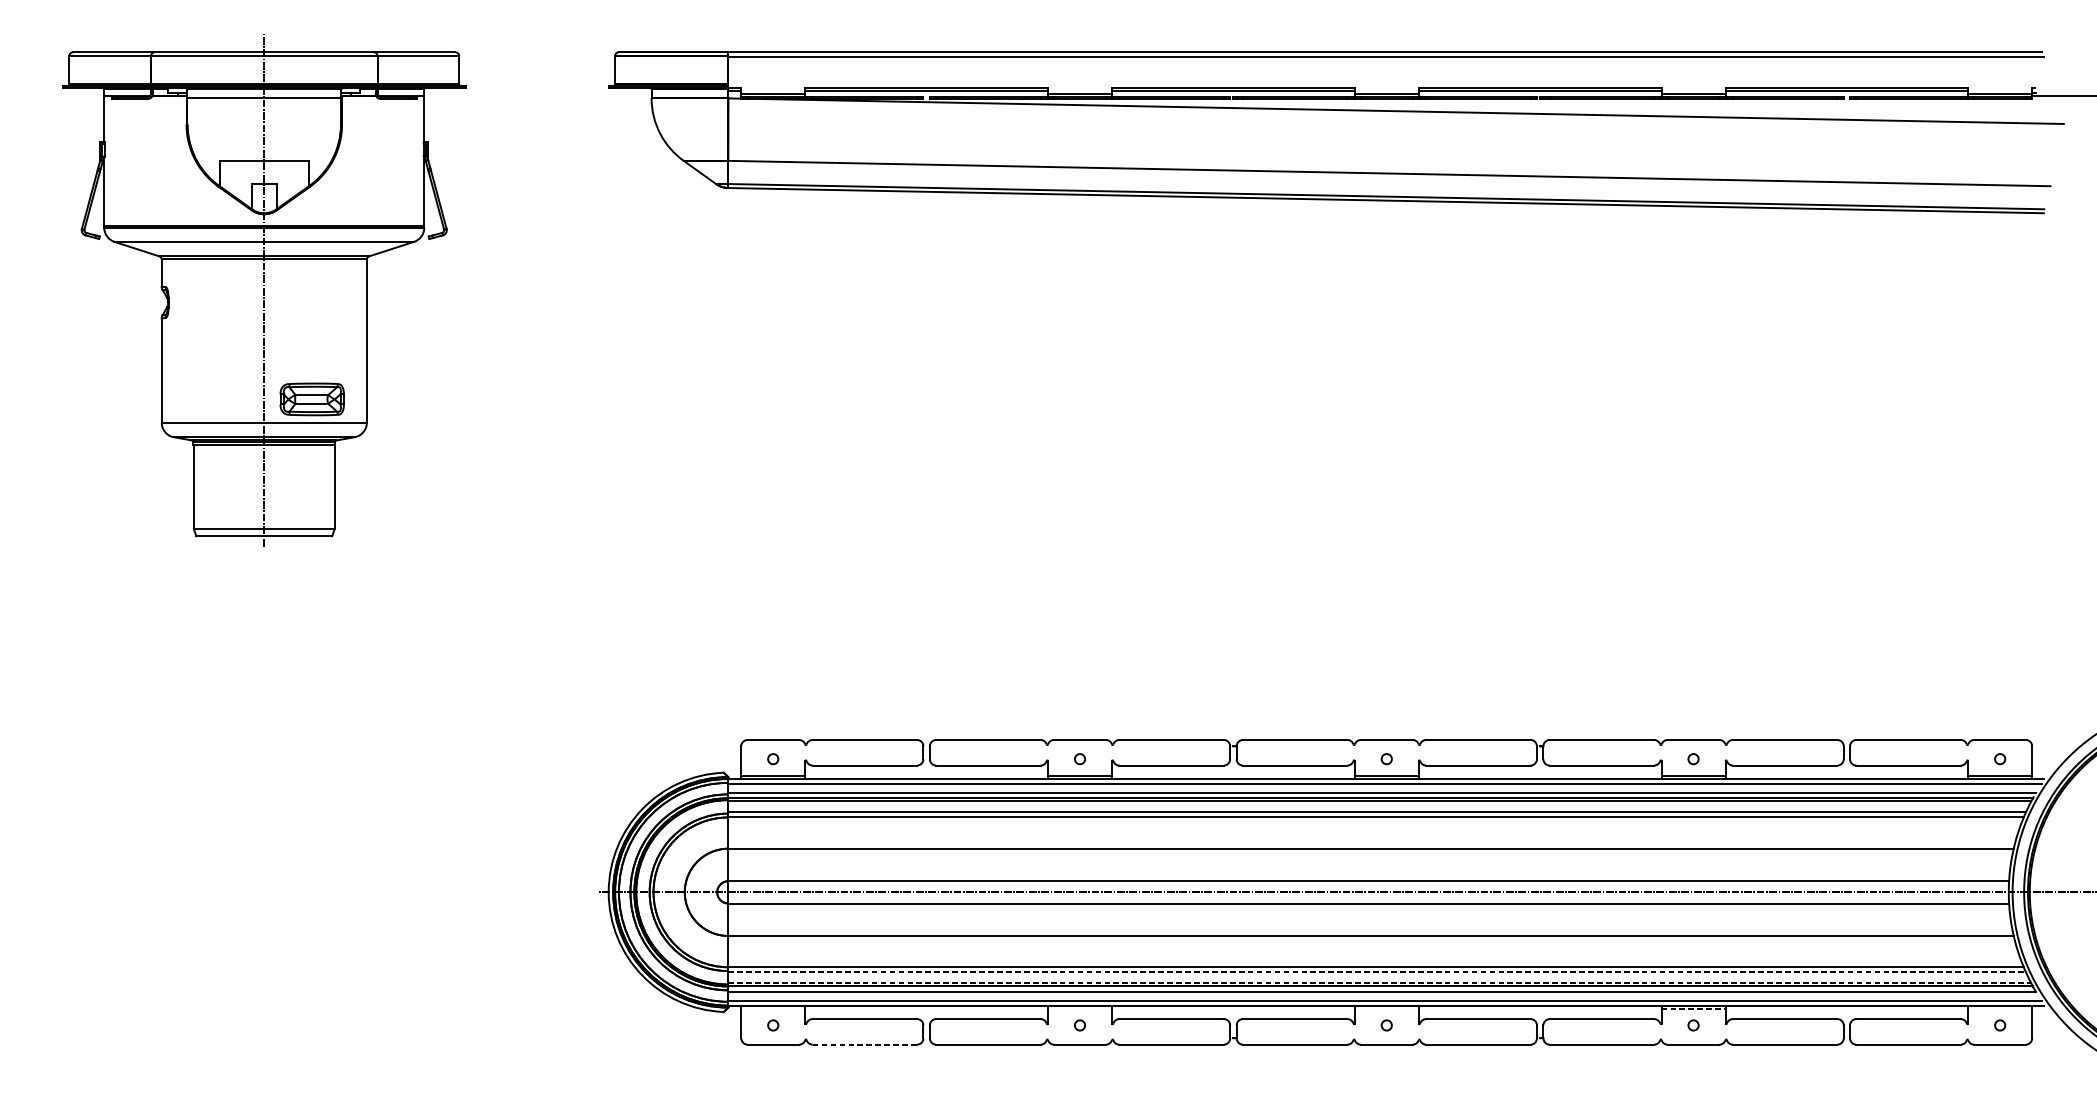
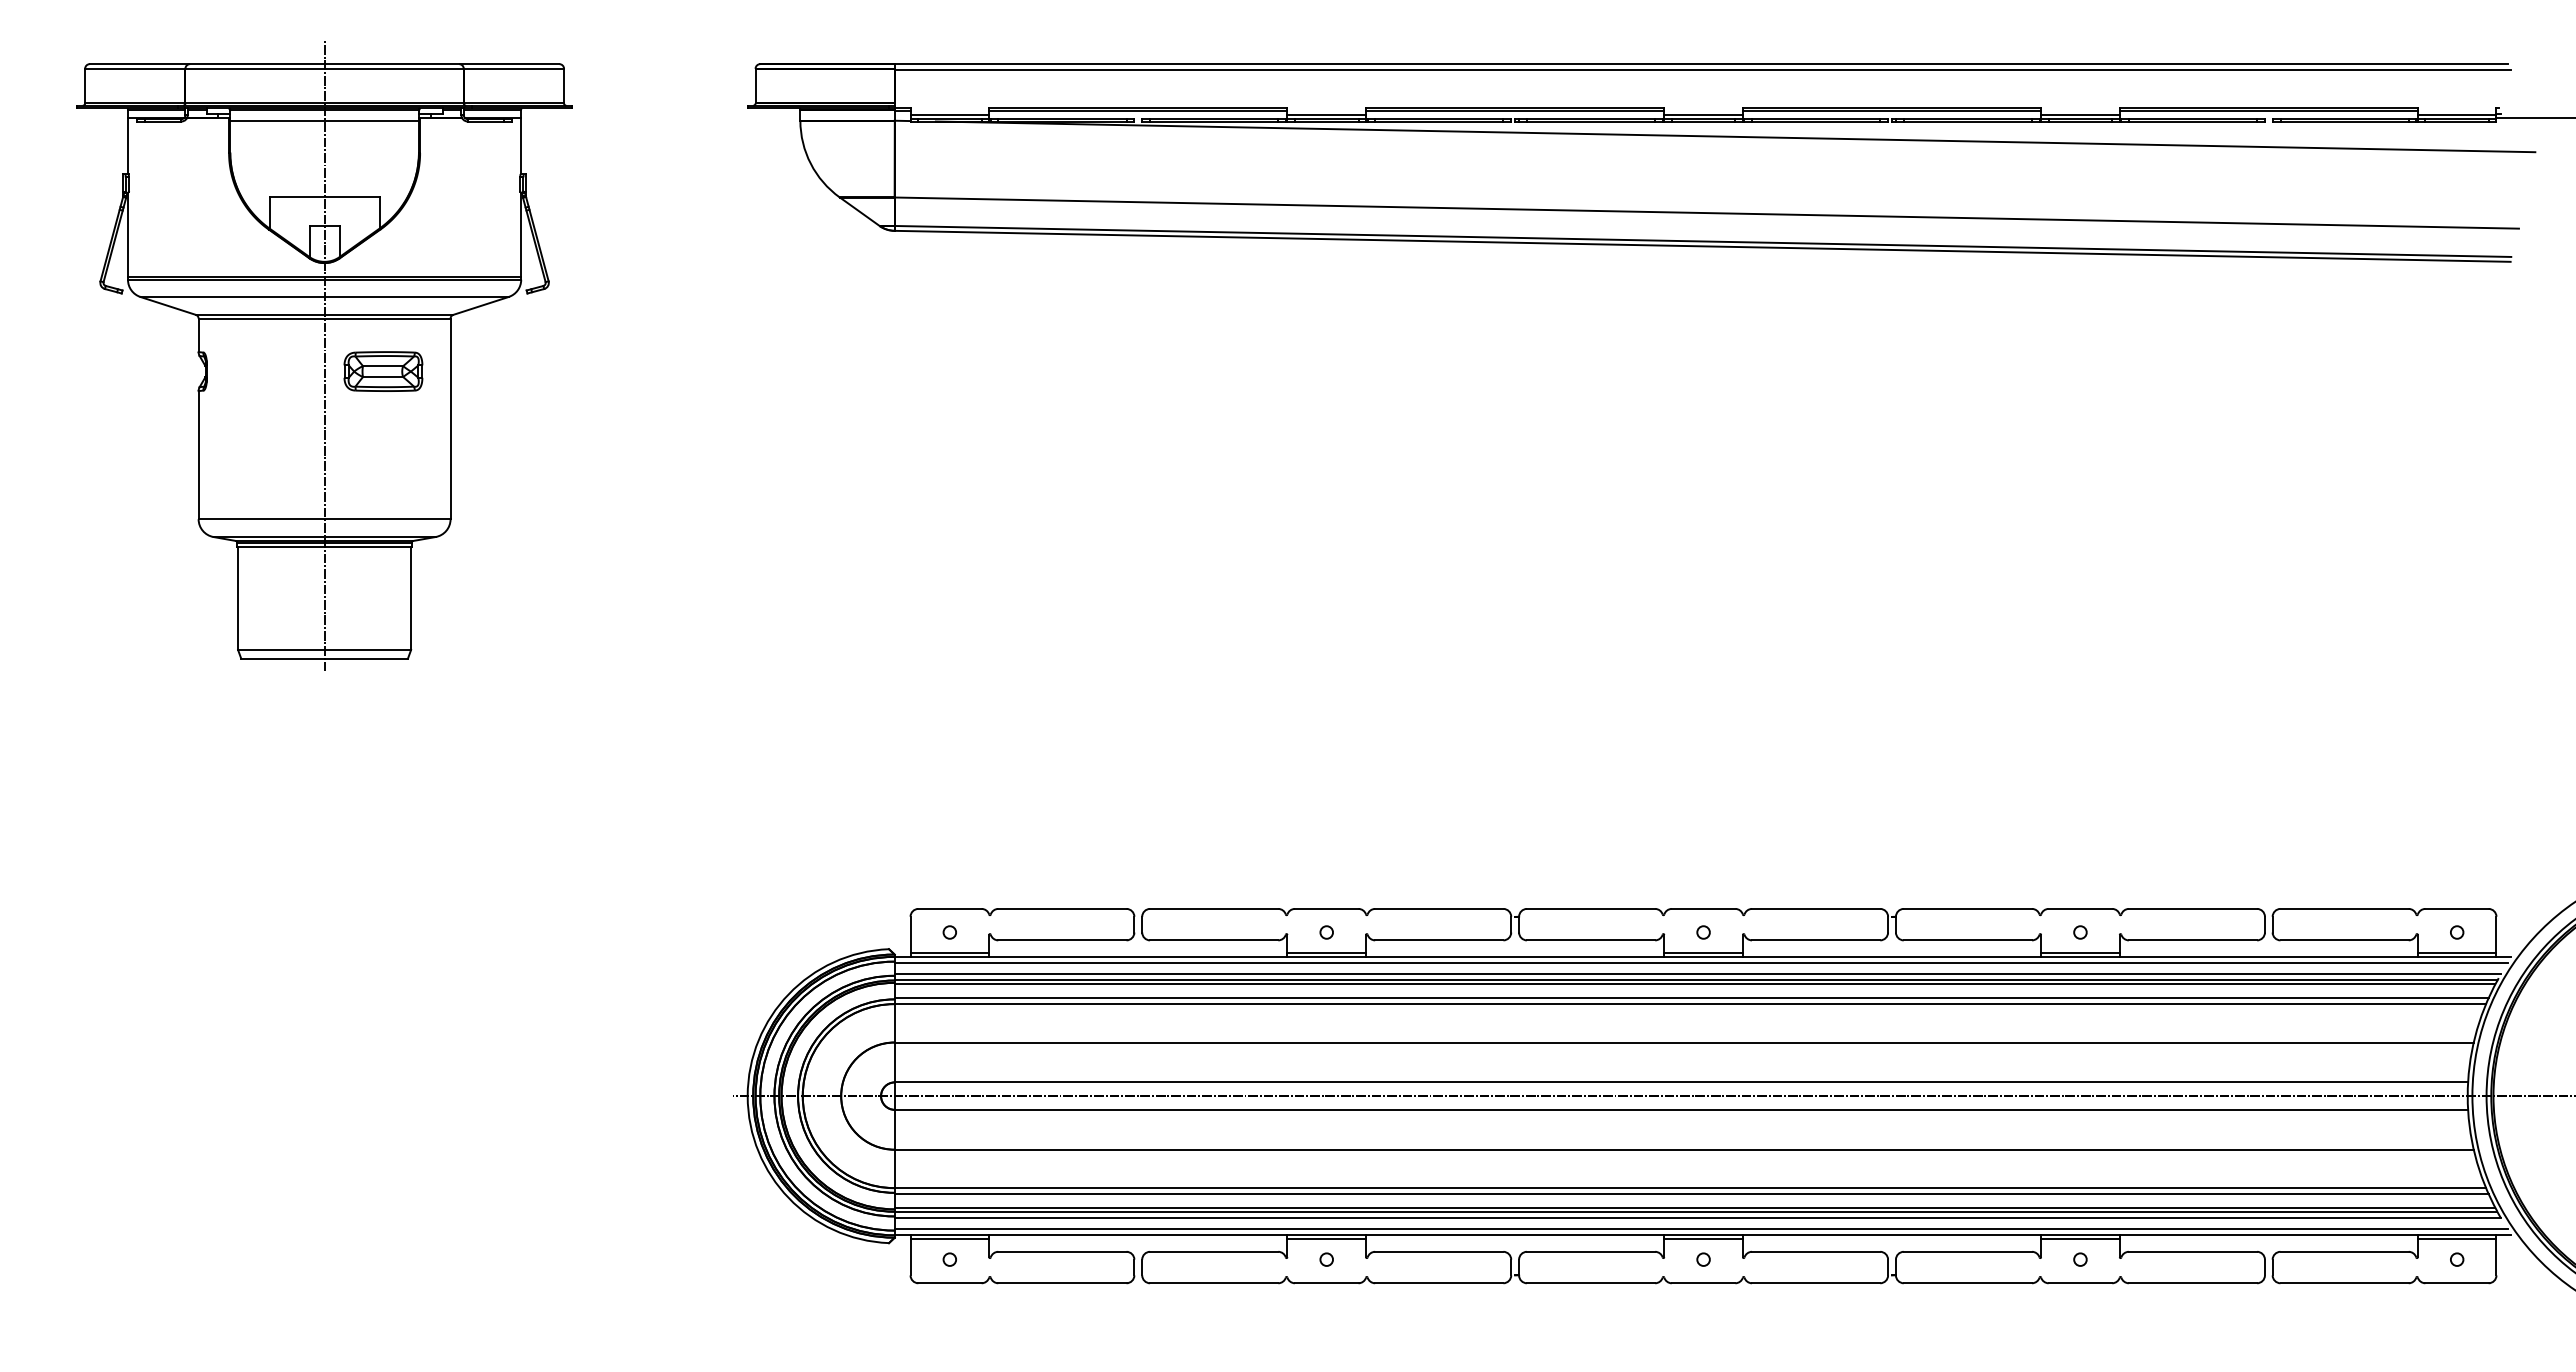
part: (312, 399) -> (383, 371), moved
line: (1376, 972) -> (1691, 1194), dashed -> solid
line: (1380, 983) -> (1695, 1207), dashed -> solid
line: (772, 1009) -> (949, 1239), added
line: (1079, 1009) -> (1326, 1239), added
line: (1386, 1009) -> (1703, 1239), added
line: (1693, 1009) -> (2080, 1239), dashed -> solid
line: (1999, 1009) -> (2456, 1239), added
line: (864, 1044) -> (1062, 1283), dashed -> solid

